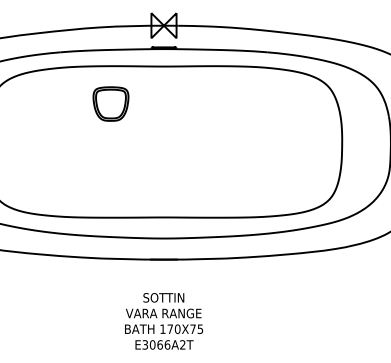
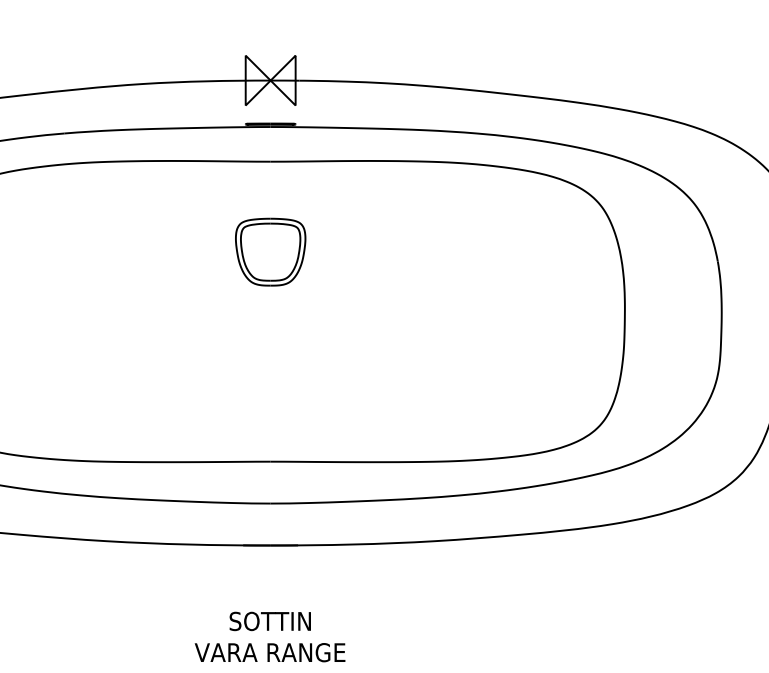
part: (110, 103) -> (269, 251), moved

